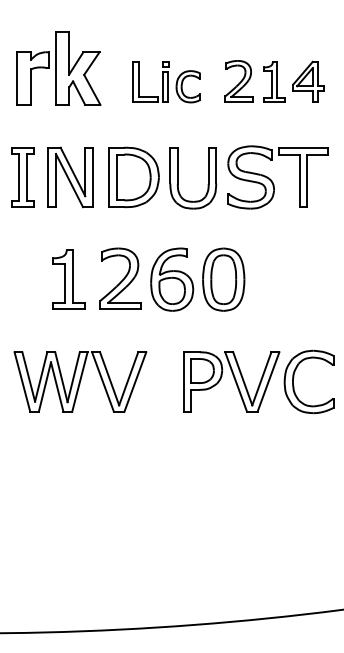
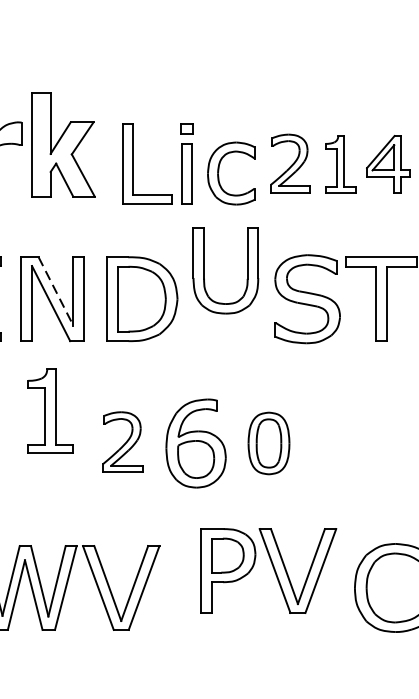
part: (166, 82) -> (188, 165), size x1.4
line: (73, 172) -> (56, 292), solid -> dashed
part: (178, 178) -> (205, 271), moved
part: (120, 278) -> (123, 441), size x0.7
part: (68, 279) -> (49, 410), moved
part: (223, 279) -> (268, 443), size x0.7
part: (231, 381) -> (268, 570), moved

